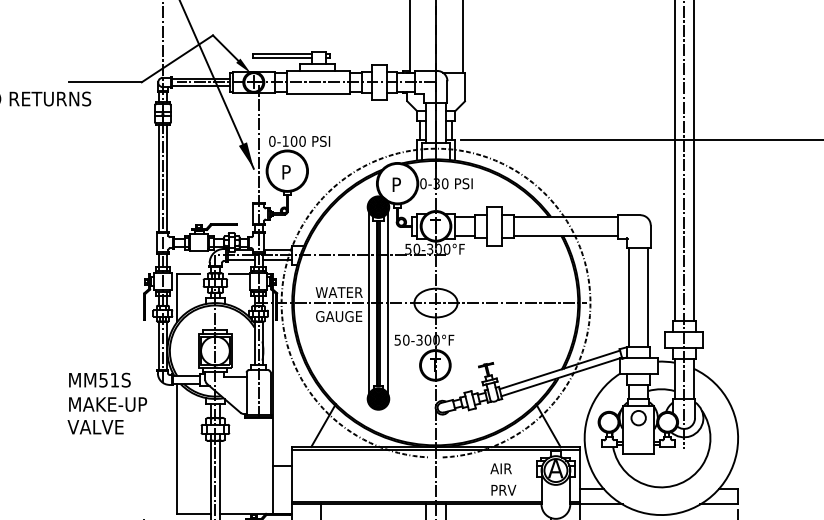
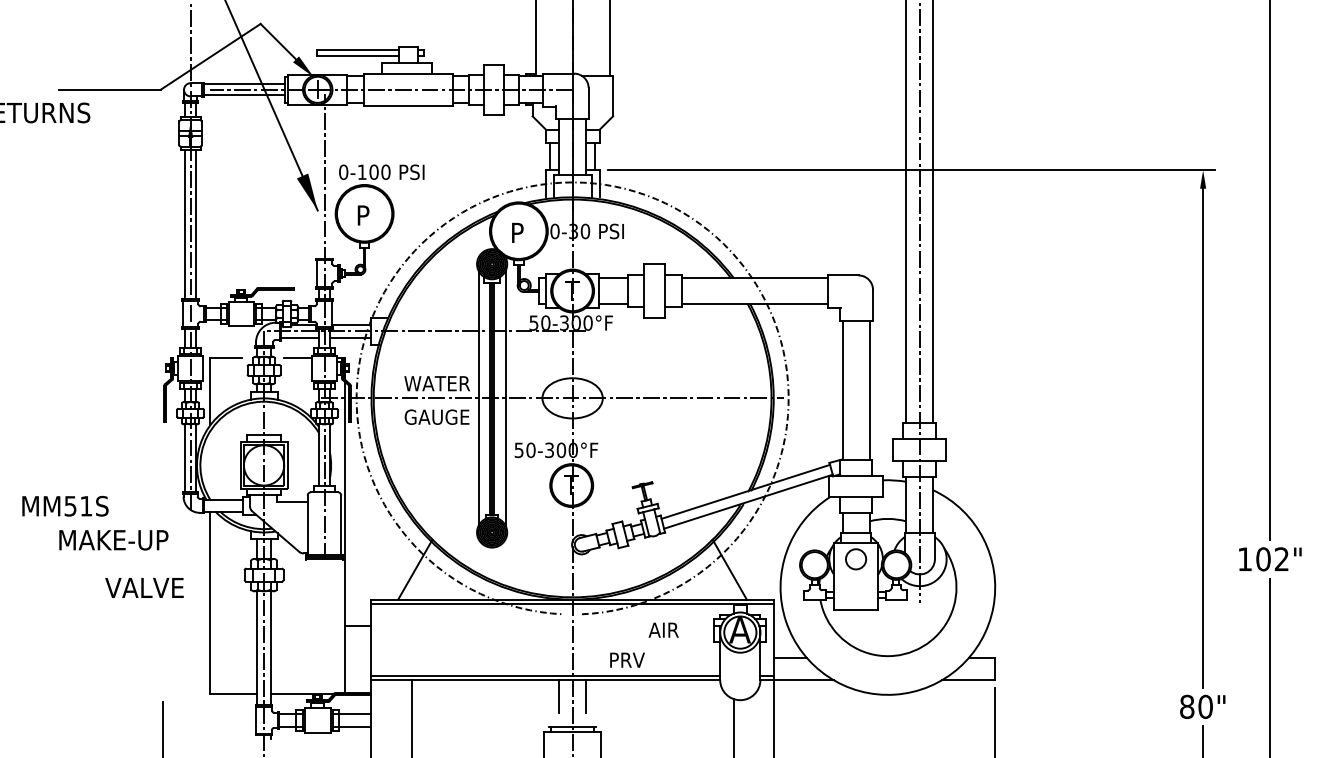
text: (99, 379) -> (65, 505), moved
text: (95, 426) -> (144, 587), moved
text: (503, 489) -> (627, 659), moved

